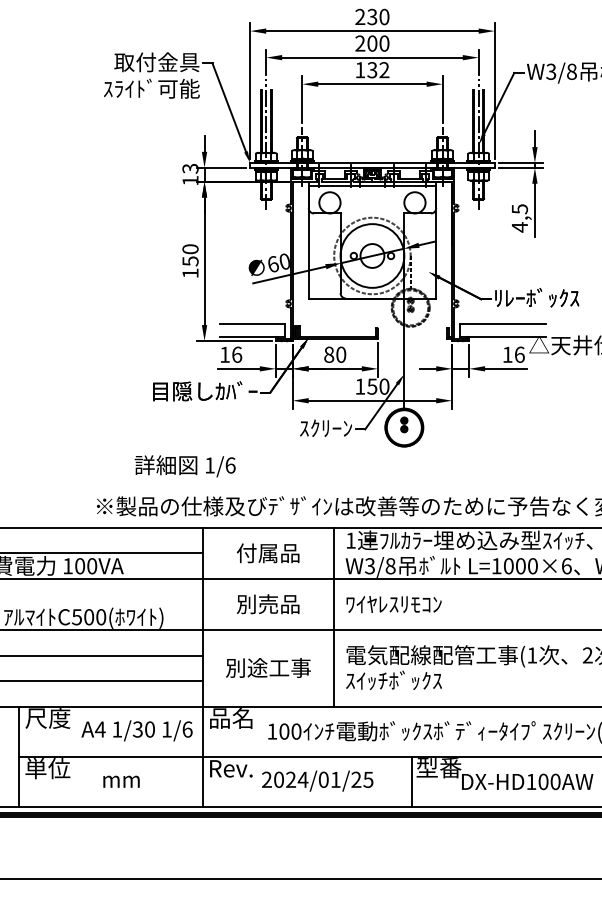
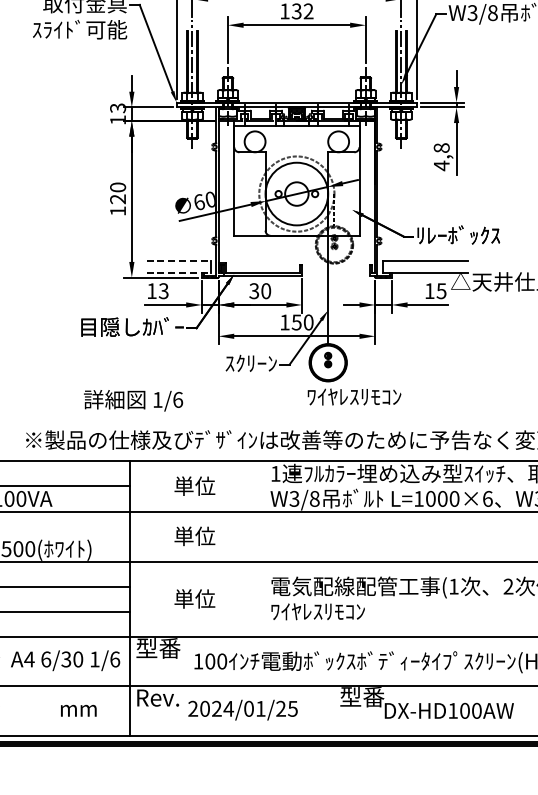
text: (519, 209) -> (441, 148), 4,5 -> 4,8
text: (190, 261) -> (118, 199), 150 -> 120
line: (252, 324) -> (178, 261), solid -> dashed
line: (252, 336) -> (178, 273), solid -> dashed
text: (237, 354) -> (164, 290), 16 -> 13
text: (329, 354) -> (254, 290), 80 -> 30
text: (519, 354) -> (441, 290), 16 -> 15
text: (184, 466) -> (132, 400), moved
text: (267, 553) -> (193, 486), 付属品 -> 単位
text: (267, 604) -> (193, 536), 別売品 -> 単位
text: (393, 604) -> (353, 397), moved
line: (334, 616) -> (259, 548), removed
text: (268, 667) -> (194, 598), 別途工事 -> 単位
text: (393, 679) -> (317, 610), ｽｲｯﾁﾎﾞｯｸｽ -> ﾜｲﾔﾚｽﾘﾓｺﾝ
text: (231, 718) -> (158, 648), 品名 -> 型番
text: (117, 729) -> (46, 659), 1/30 -> 6/30
text: (121, 781) -> (78, 710), moved
line: (411, 781) -> (335, 710), removed

